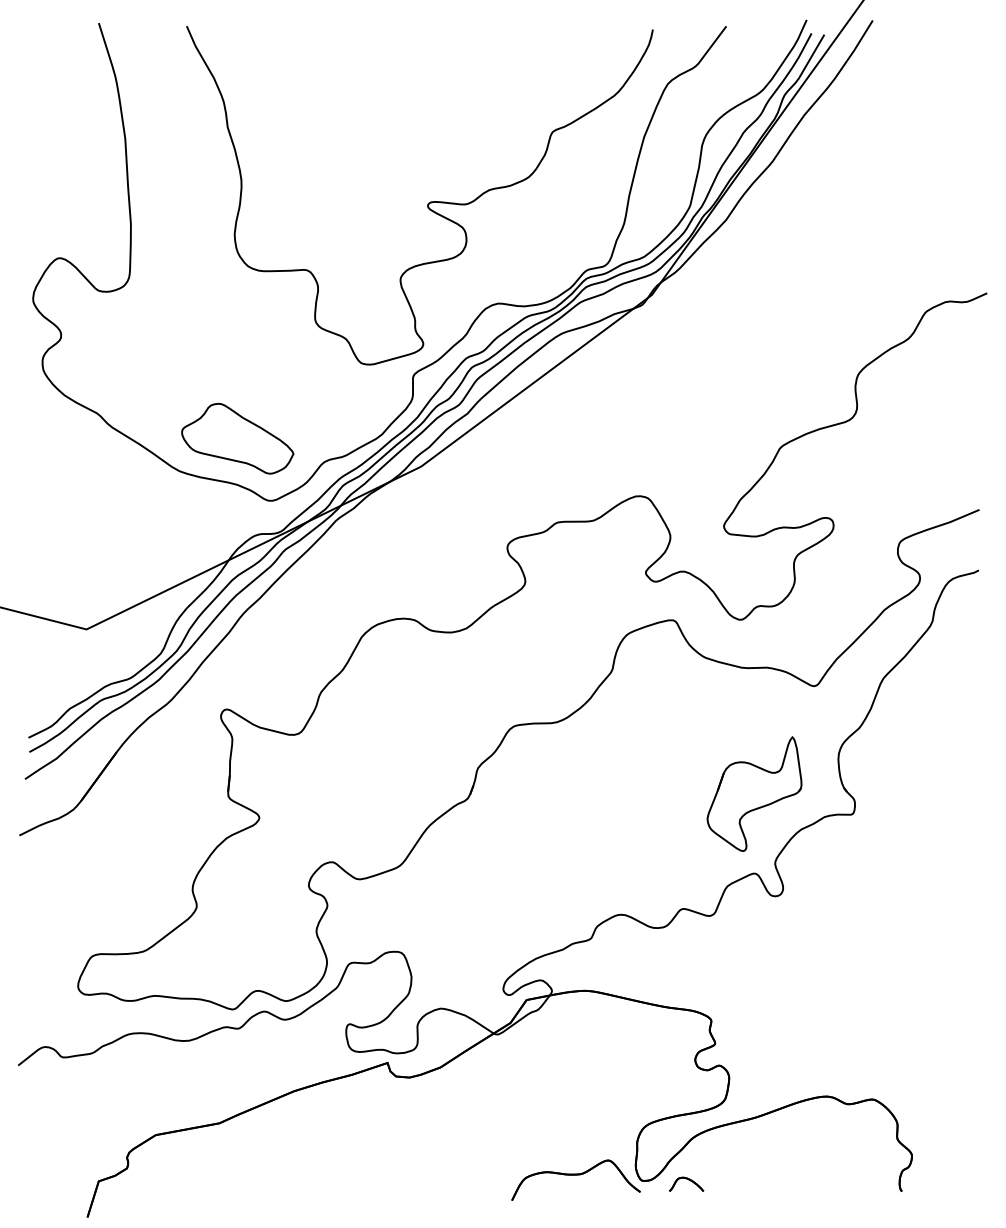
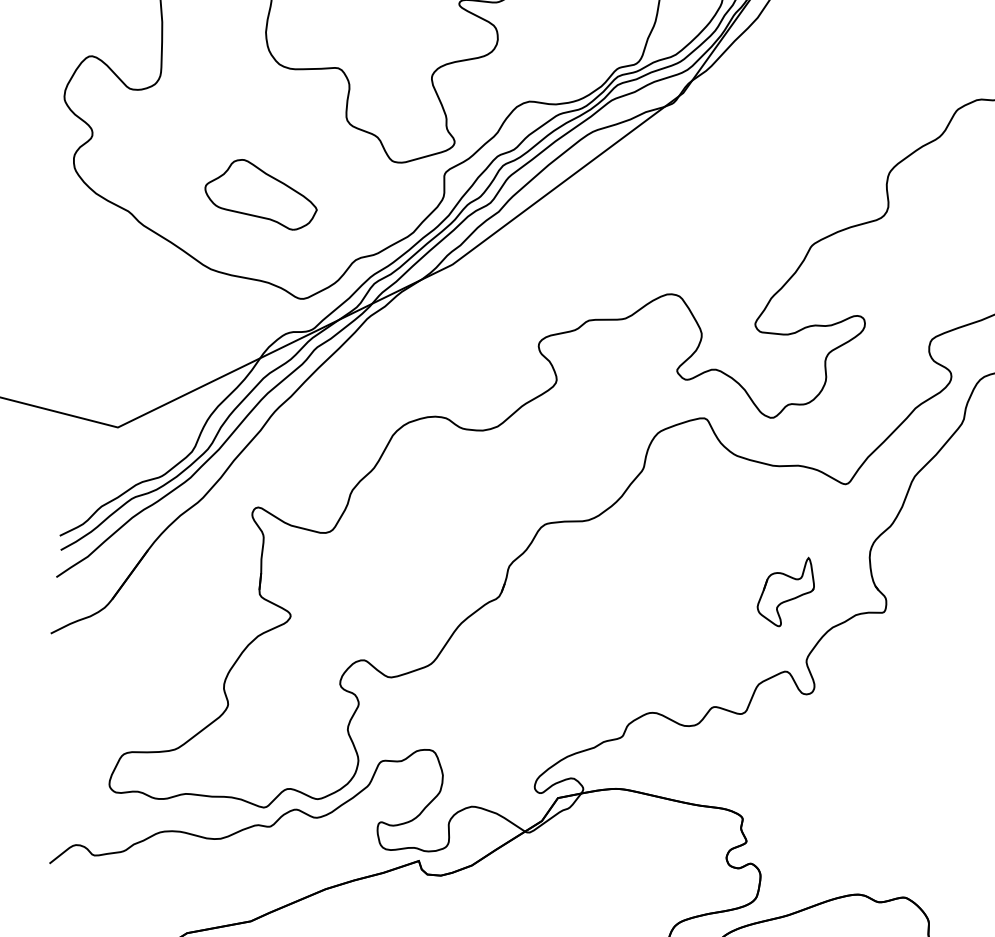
part: (237, 438) -> (260, 194), moved
part: (754, 793) -> (785, 591), size x0.6

